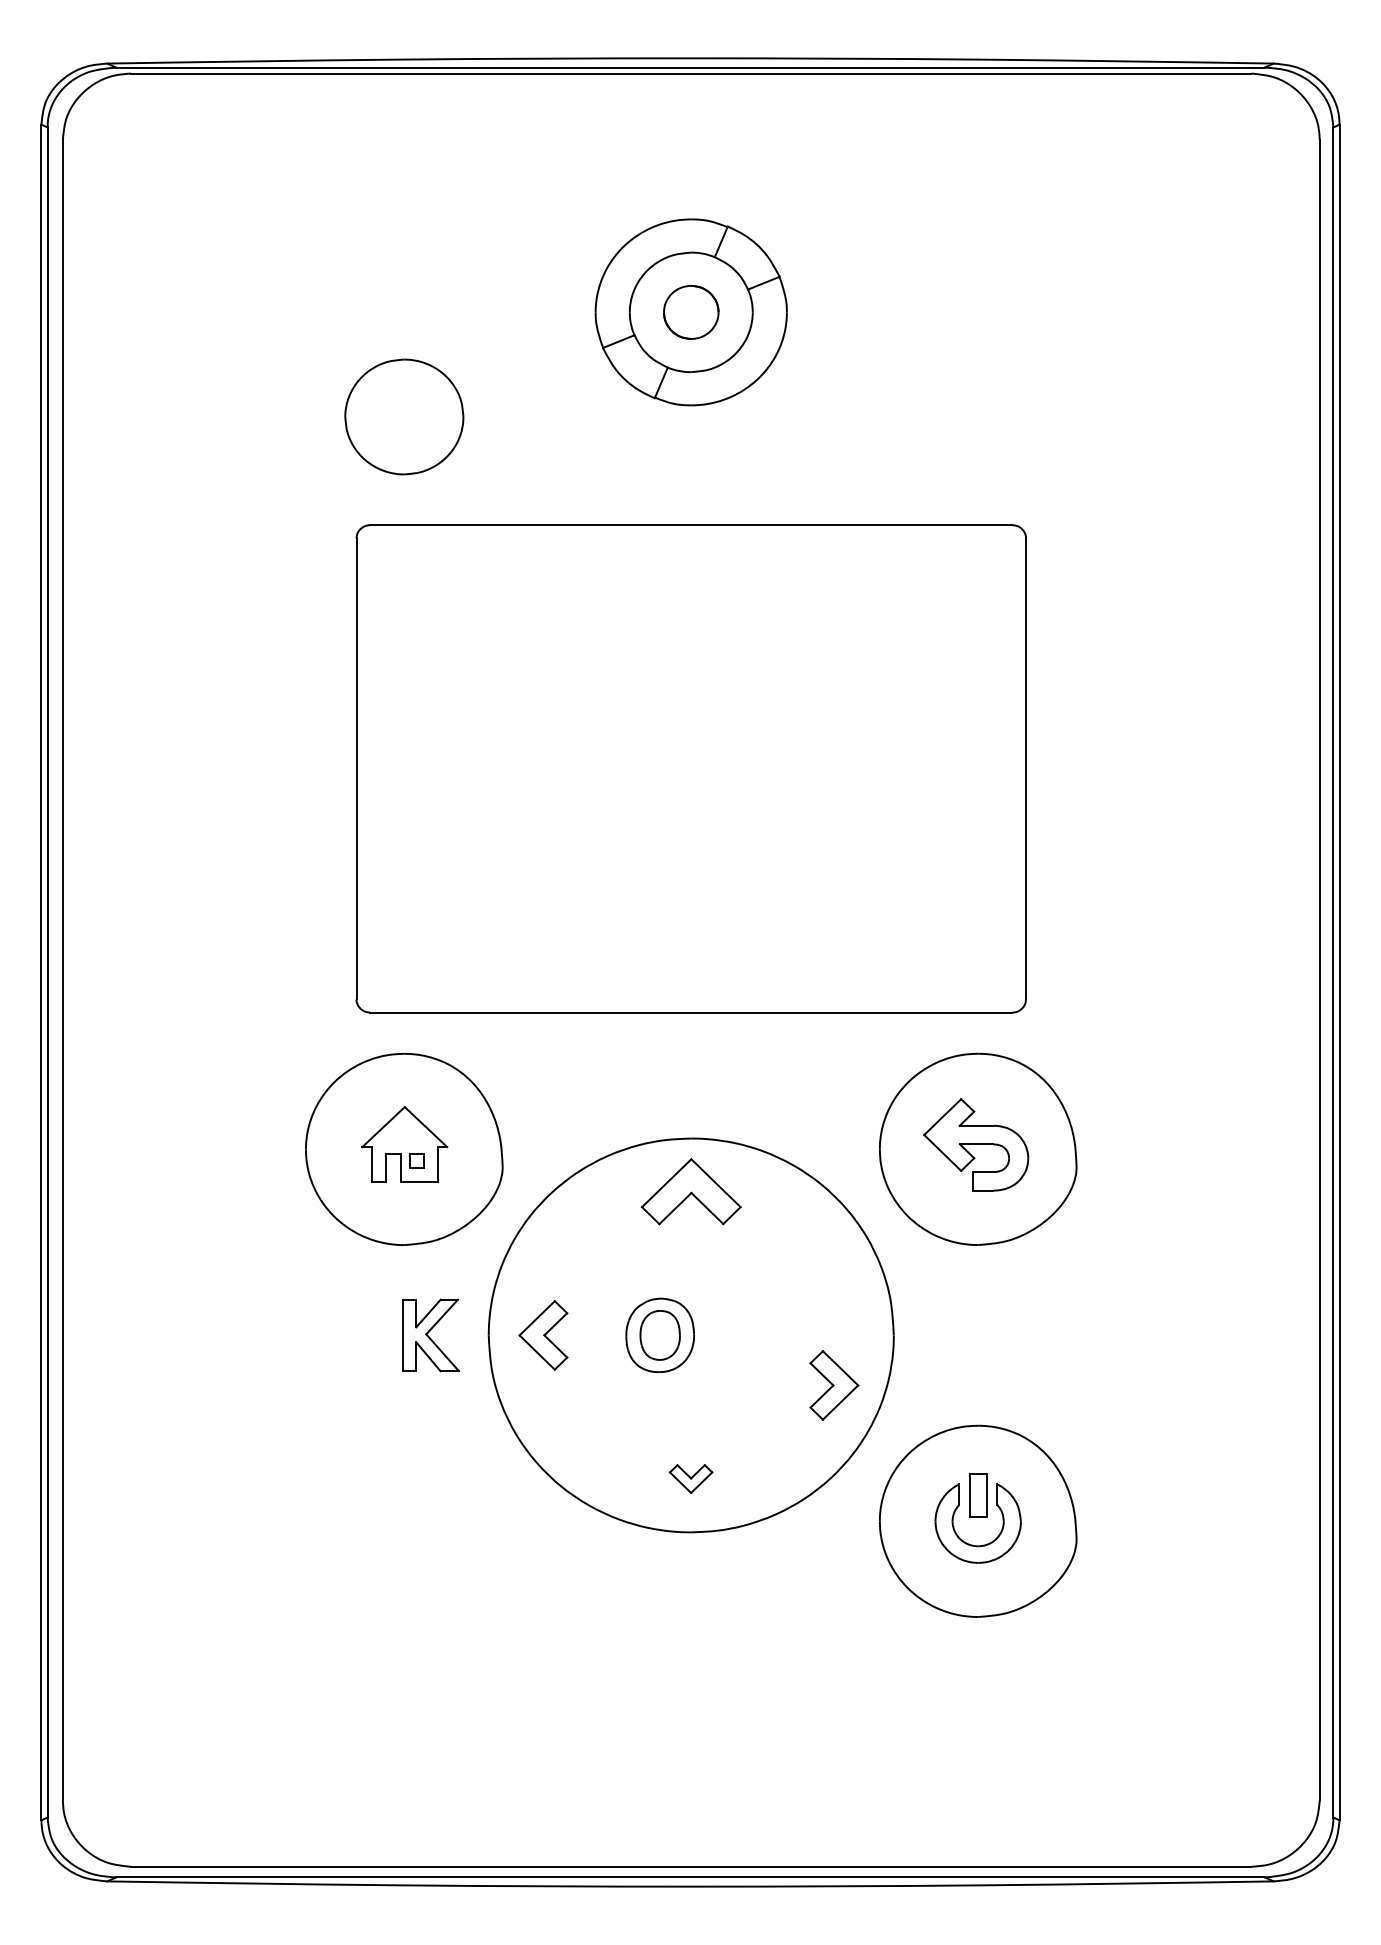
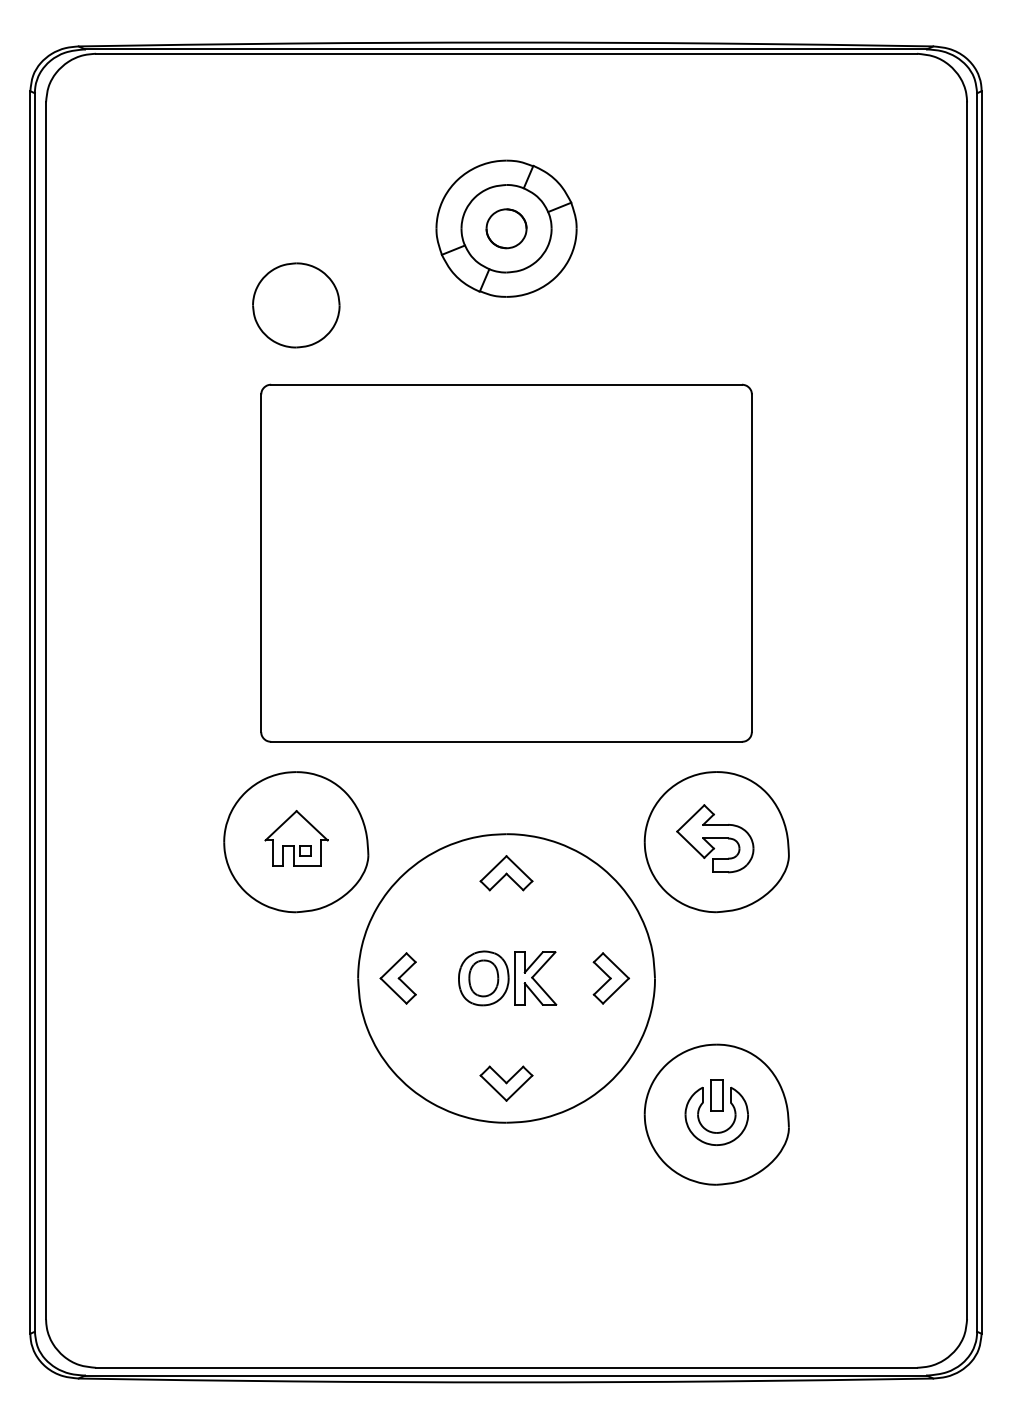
part: (690, 1191) -> (506, 872), size x0.71
part: (430, 1335) -> (535, 978), moved
part: (834, 1385) -> (611, 978), moved
part: (690, 1478) -> (506, 1083), size x1.67

